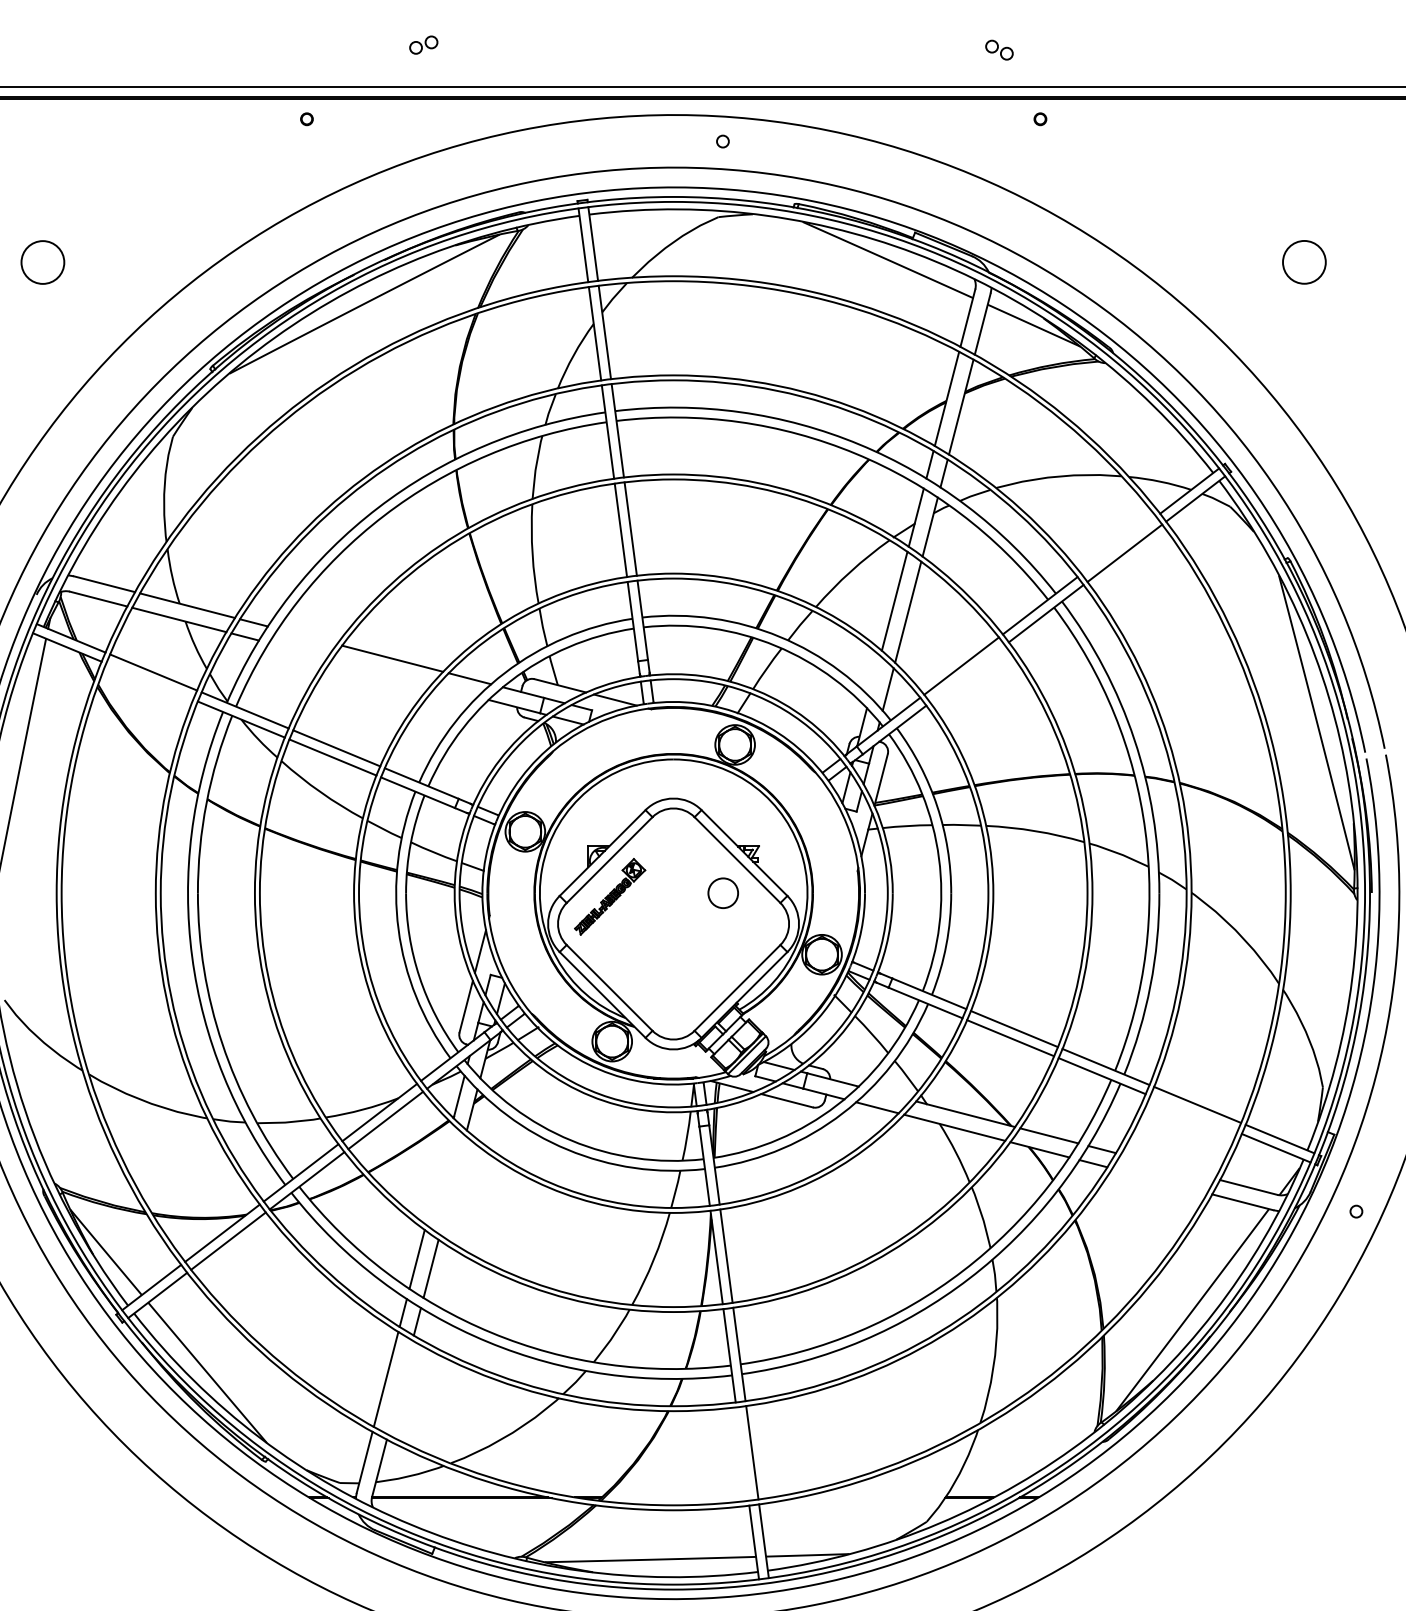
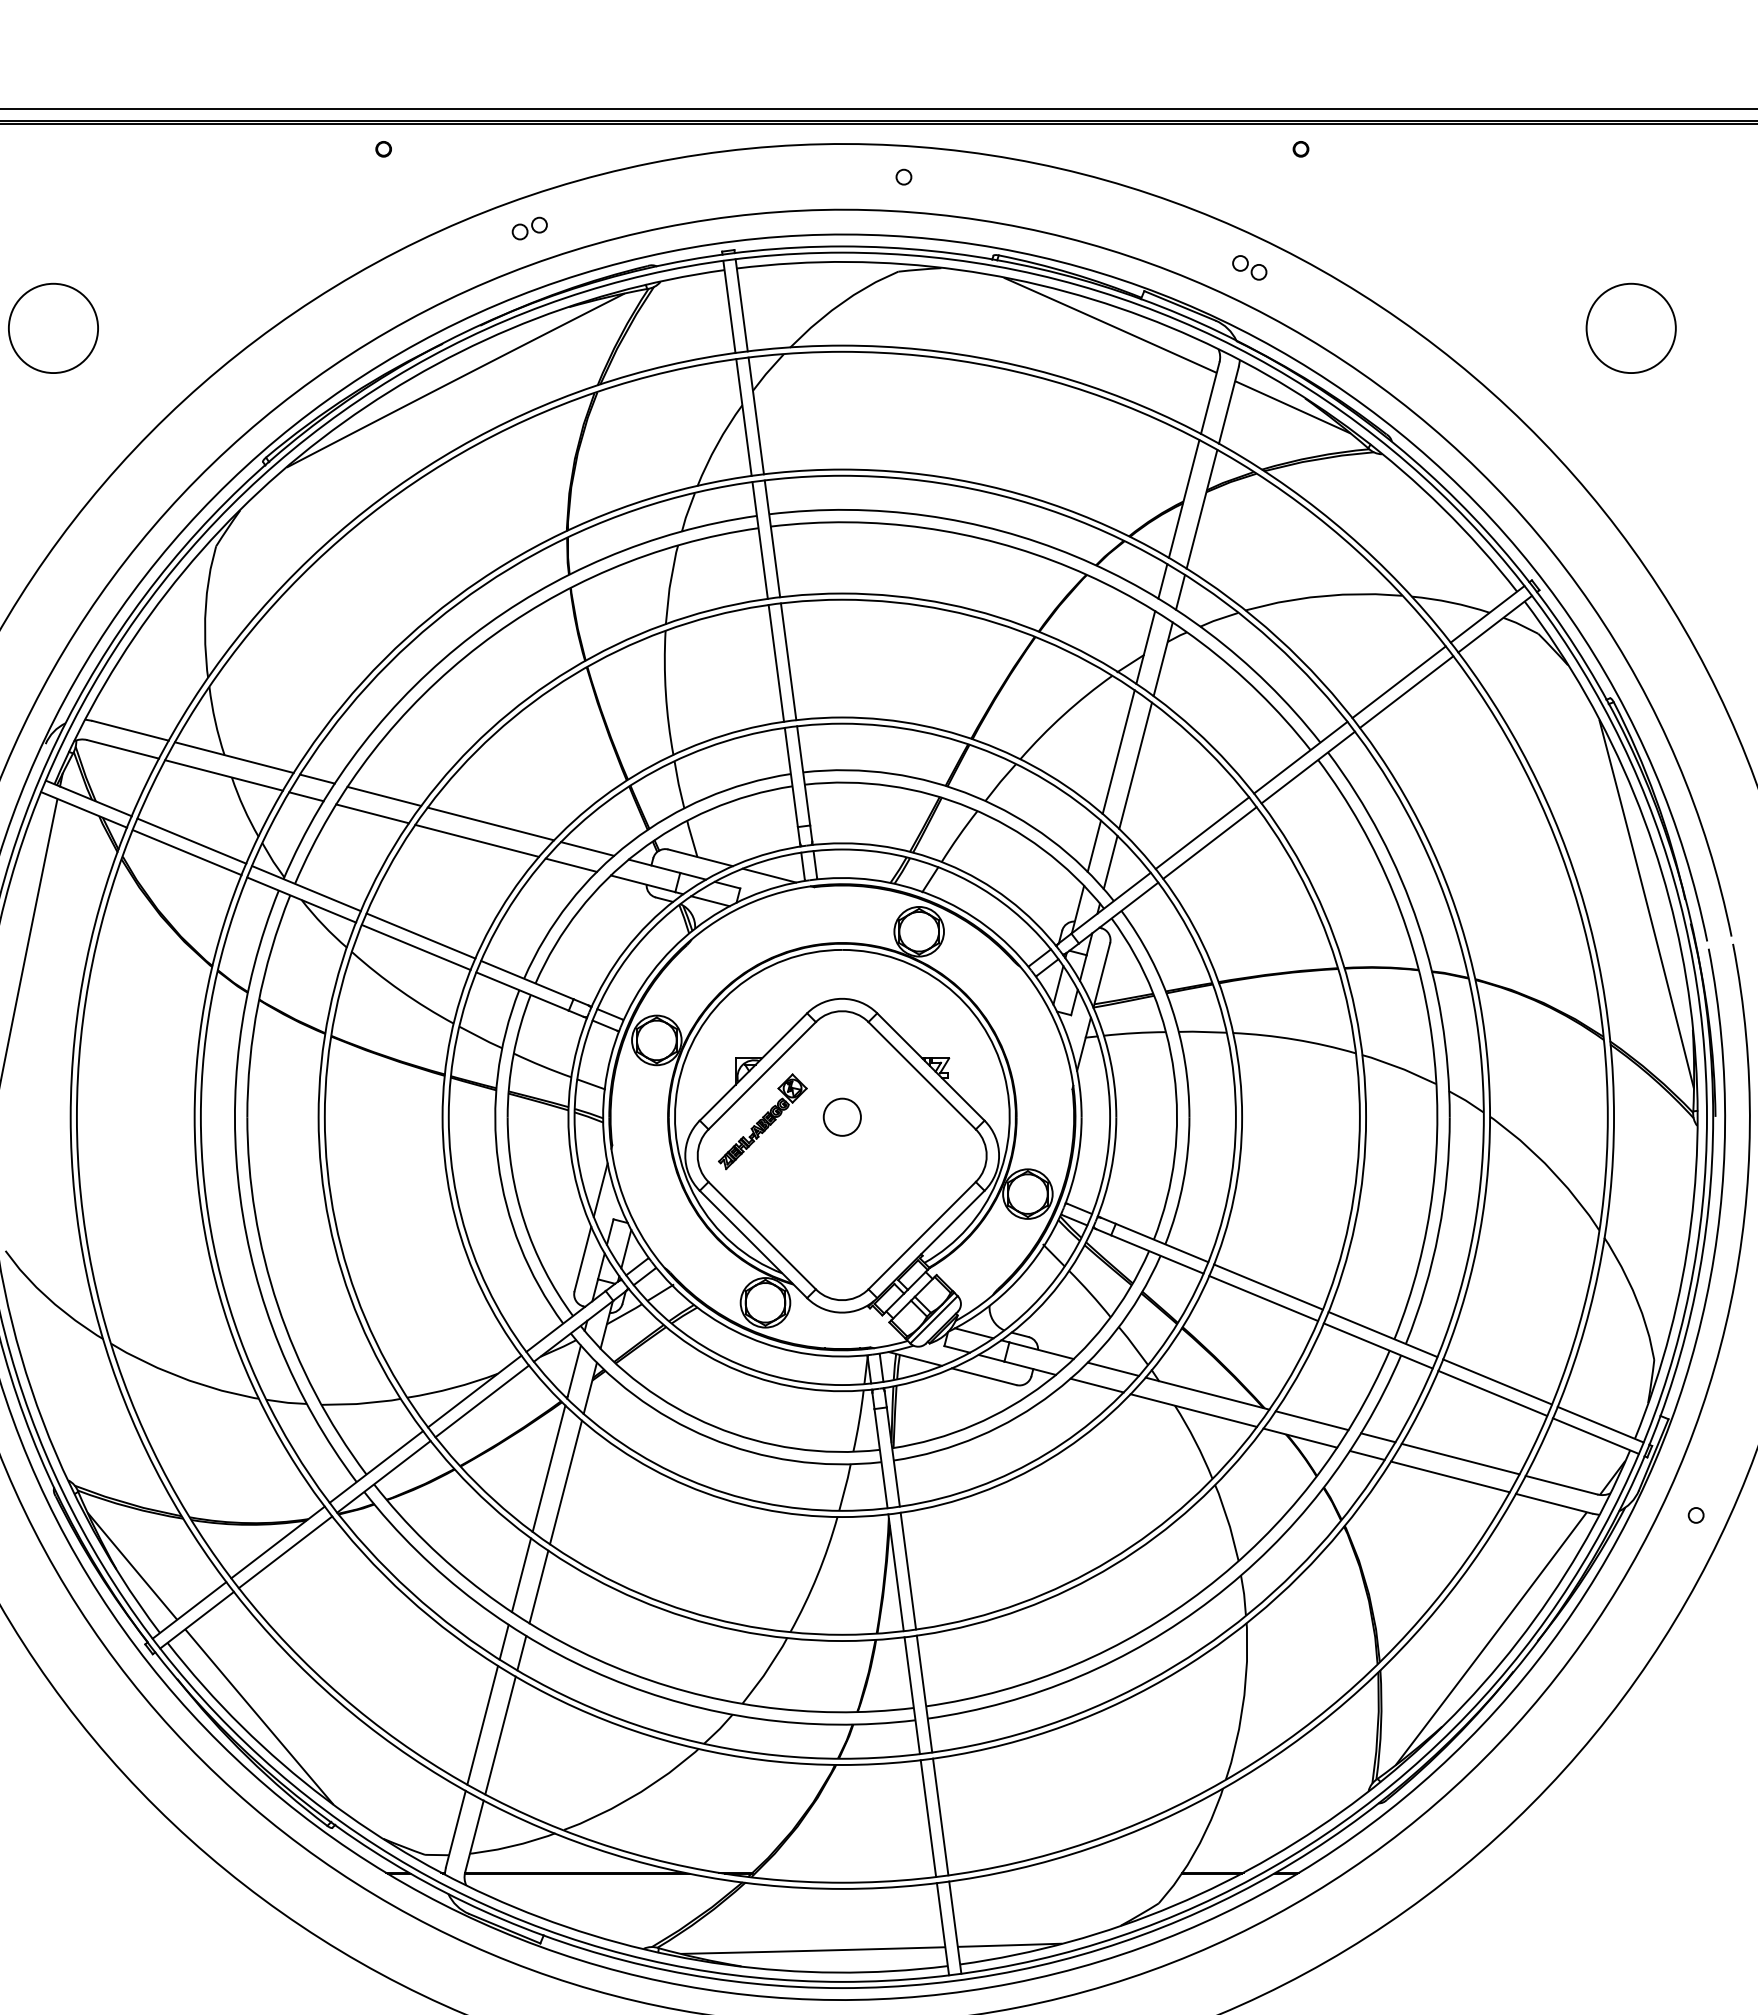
part: (423, 45) -> (529, 228), moved
part: (999, 49) -> (1249, 267), moved
circle: (1303, 261) -> (1630, 327), size x1.67
circle: (42, 262) -> (53, 328), size x1.67
line: (1118, 545) -> (1398, 682), added
line: (307, 635) -> (384, 795), added
line: (298, 650) -> (372, 813), added
line: (381, 671) -> (477, 840), added
line: (967, 673) -> (1209, 842), added
line: (875, 675) -> (1094, 845), added
line: (149, 681) -> (186, 852), added
line: (456, 691) -> (570, 864), added
circle: (722, 892) -> (841, 1116), moved
line: (890, 1094) -> (1113, 1368), added
line: (1193, 1113) -> (1492, 1392), added
line: (1167, 1166) -> (1460, 1458), added
line: (438, 1174) -> (548, 1468), added
line: (1159, 1180) -> (1449, 1476), added
line: (452, 1185) -> (565, 1482), added
line: (400, 1387) -> (500, 1735), added
line: (742, 1453) -> (928, 1818), added

